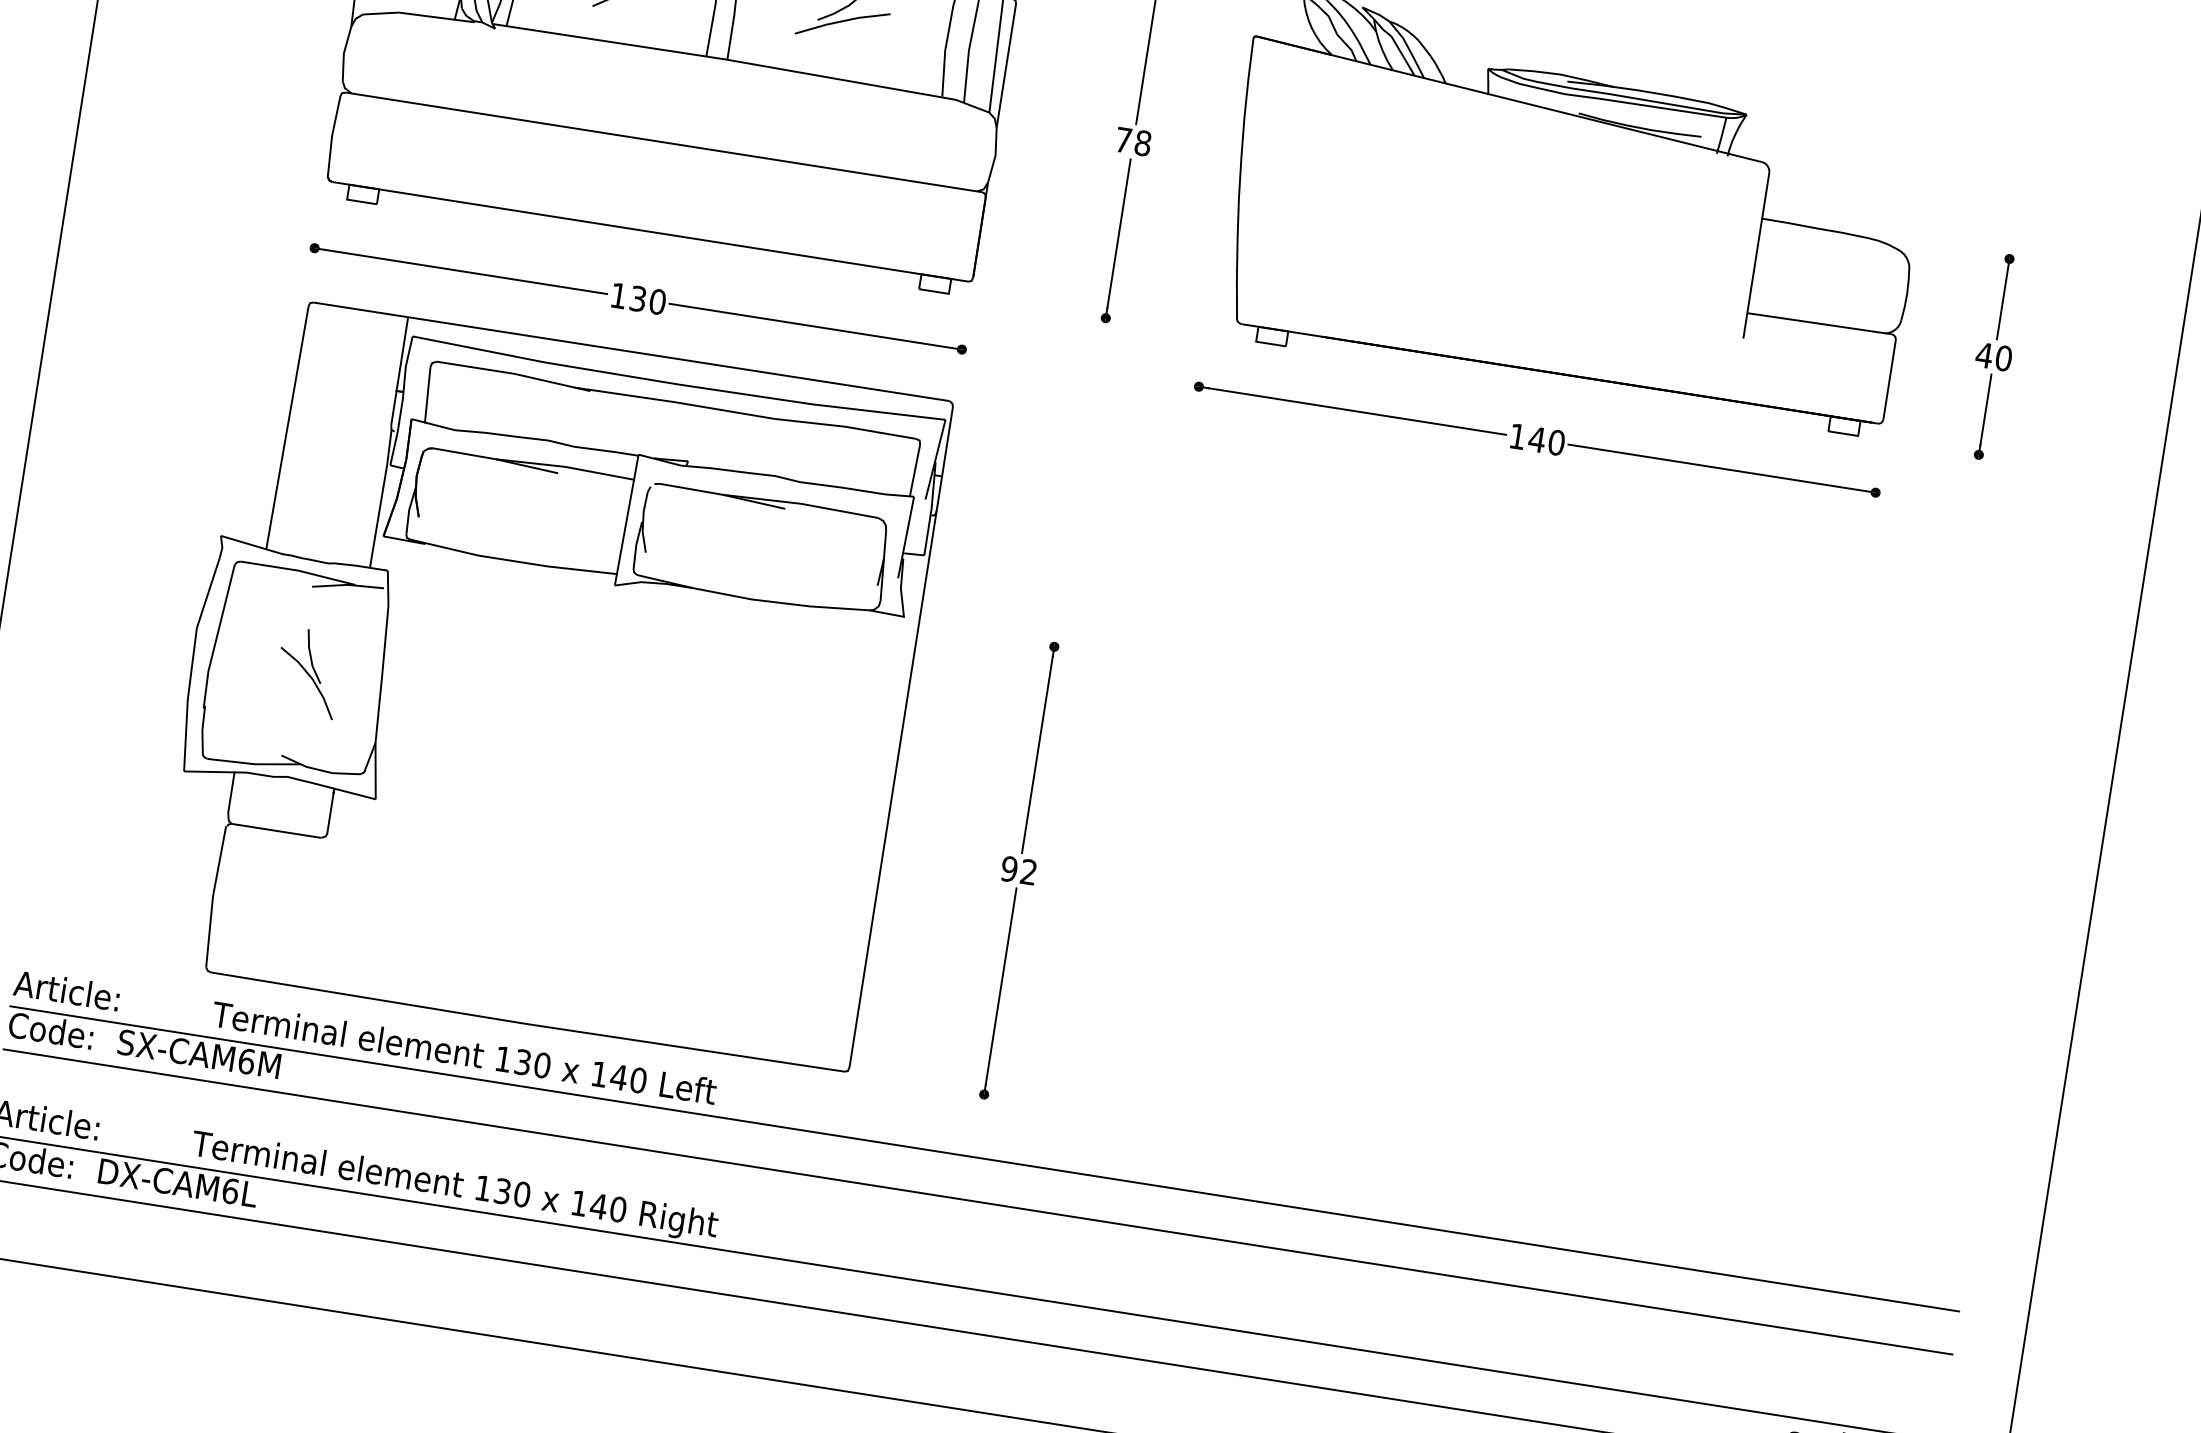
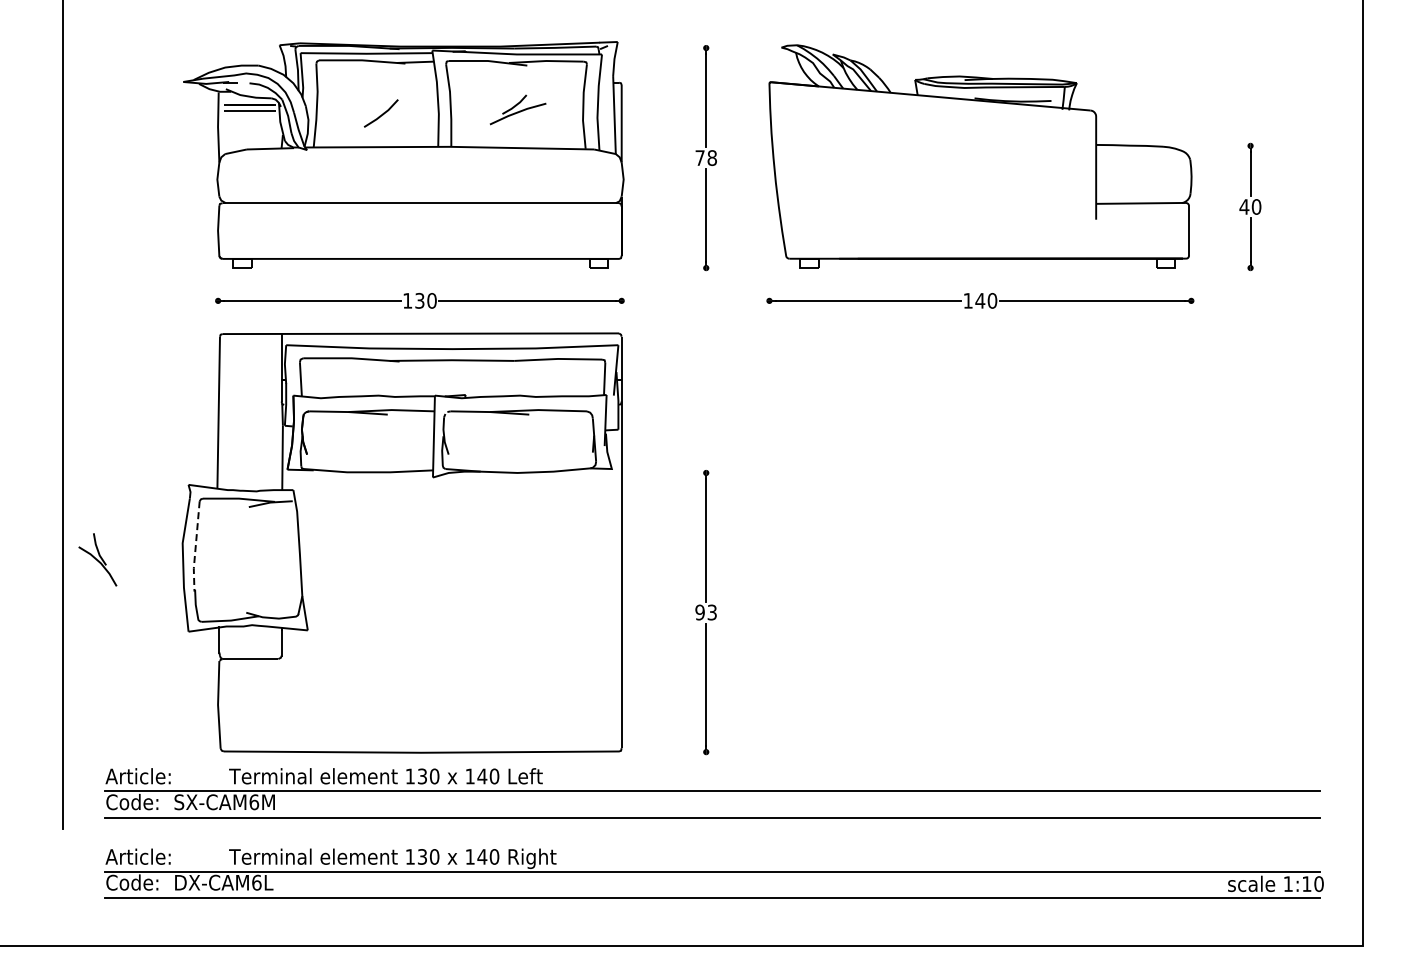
line: (216, 636) -> (195, 546), solid -> dashed
part: (308, 672) -> (97, 559), moved
text: (1027, 871) -> (711, 612), 92 -> 93

